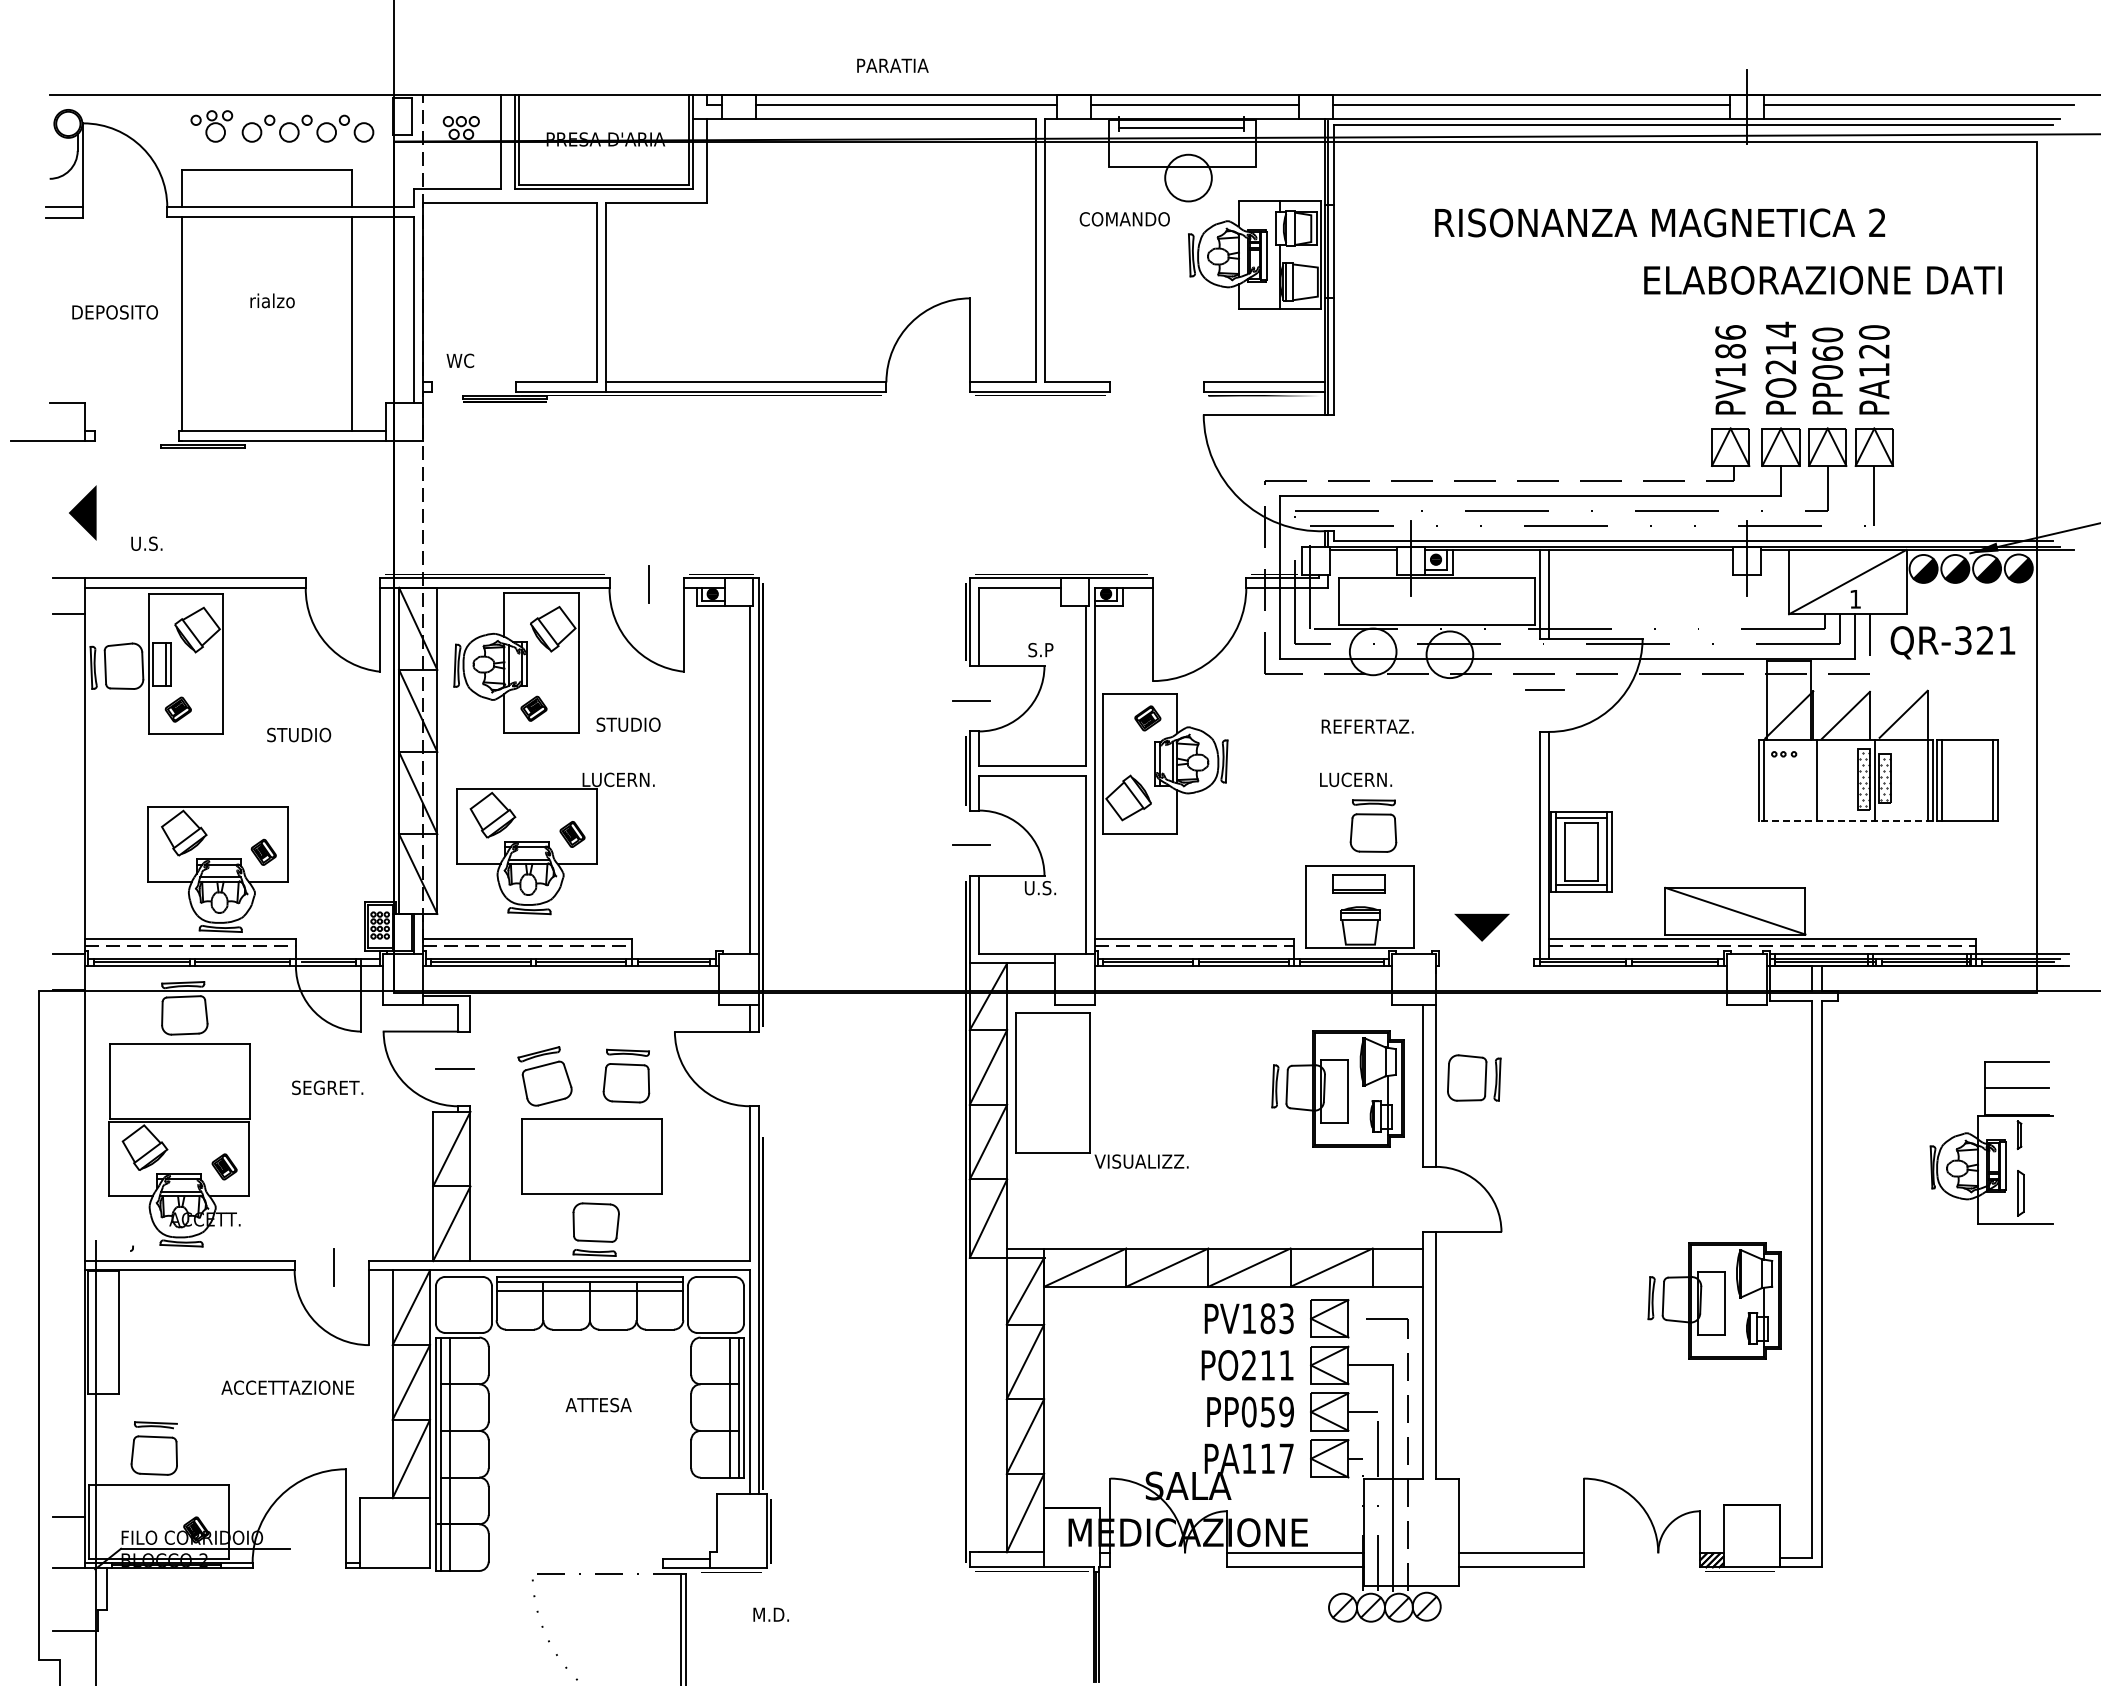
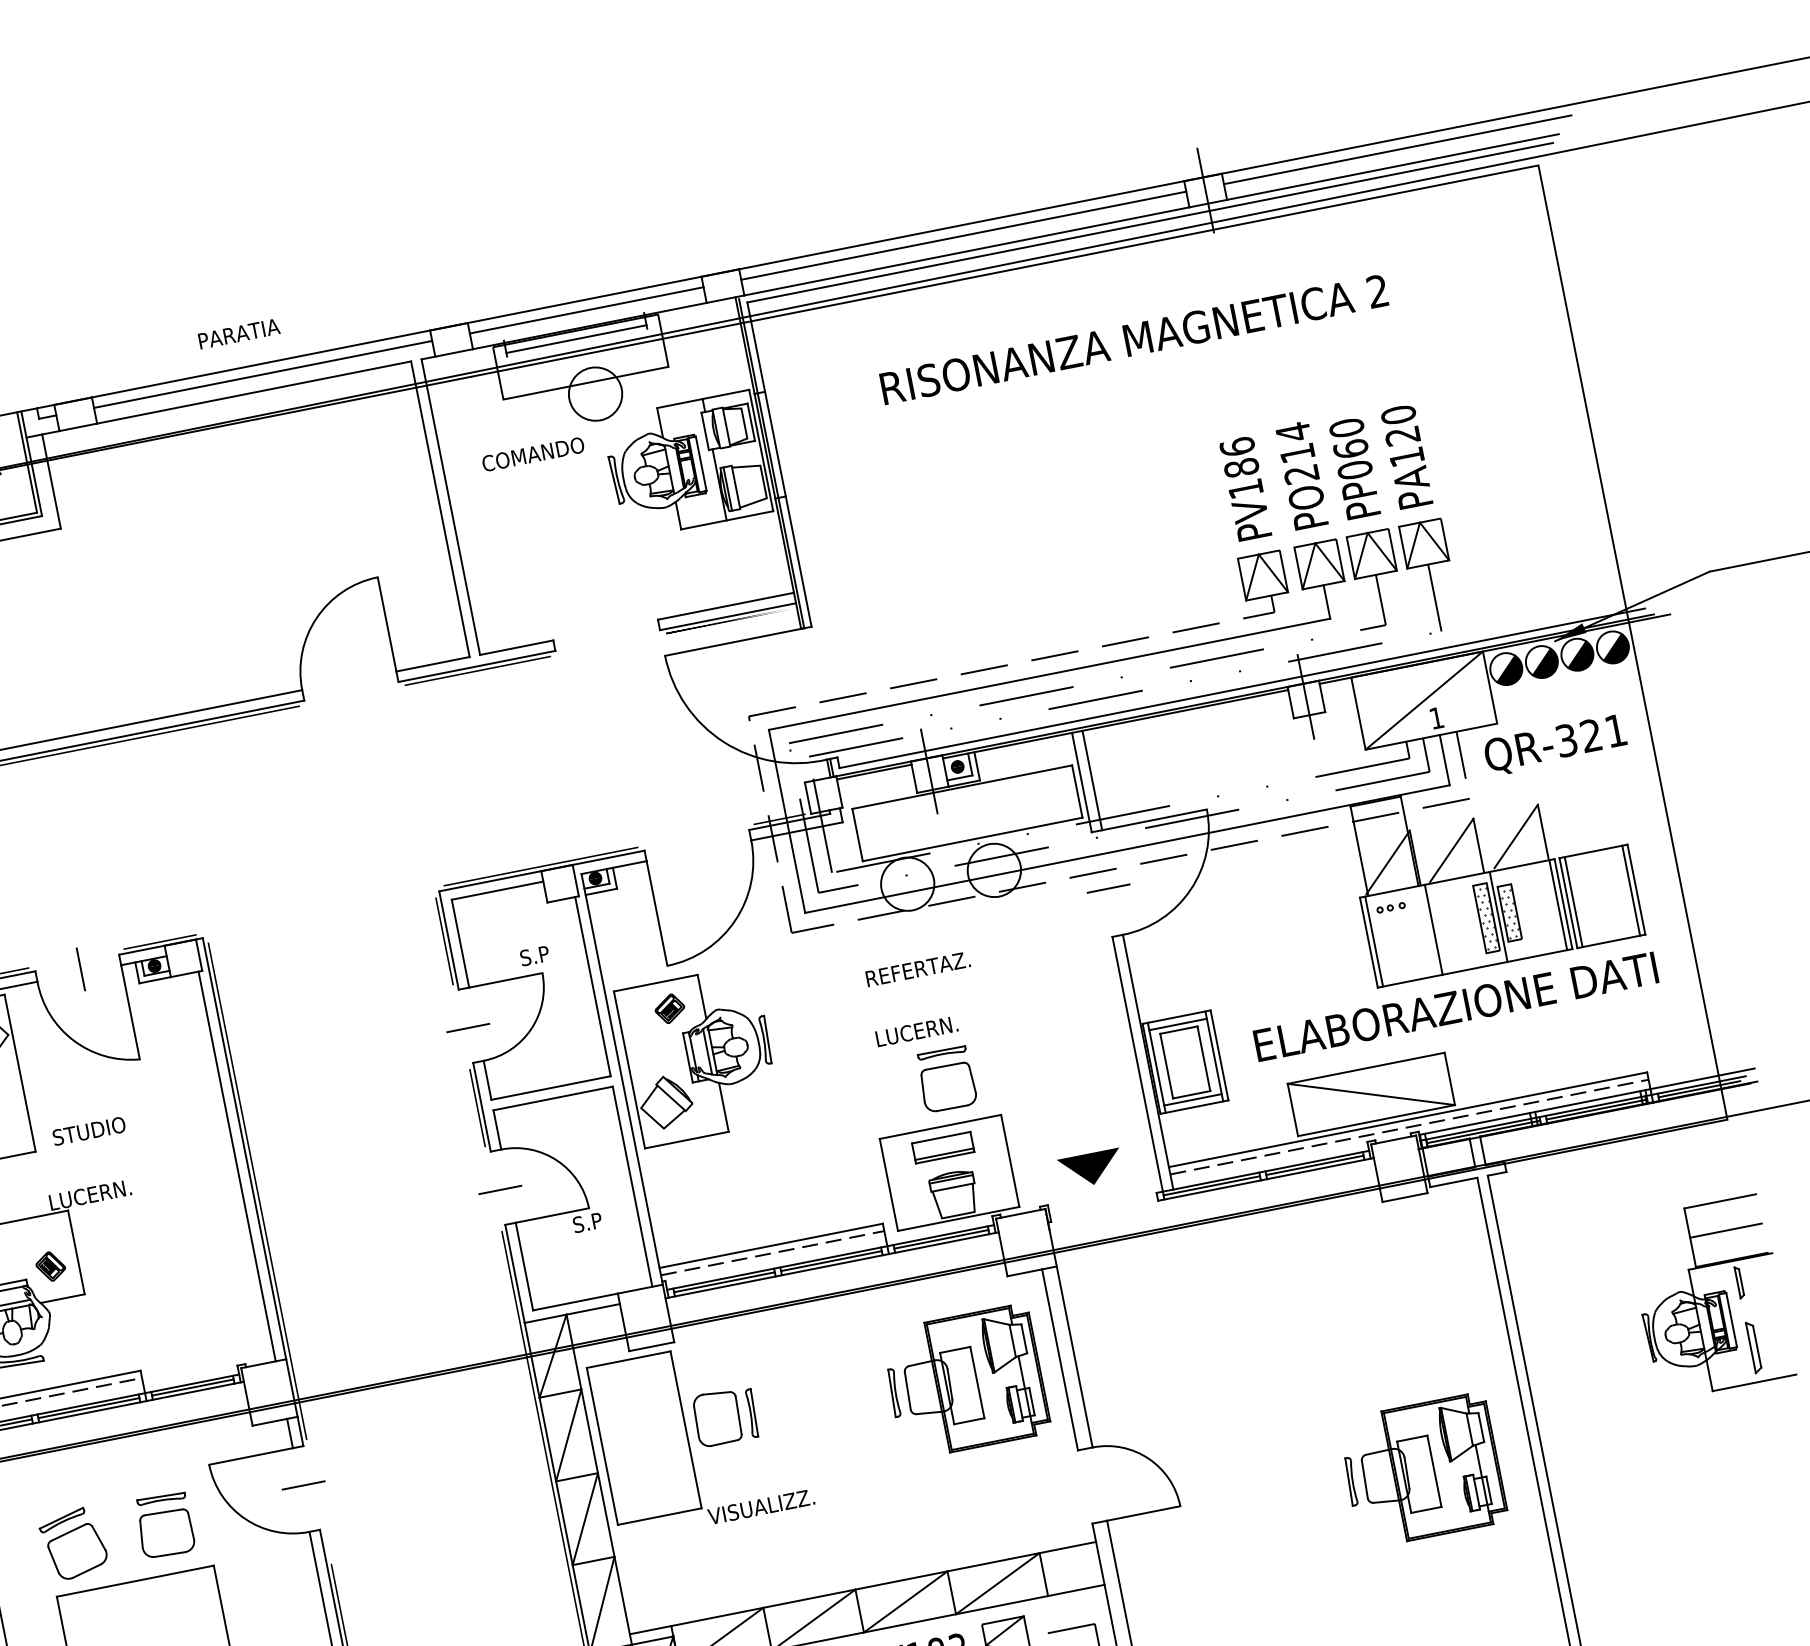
text: (1822, 280) -> (1455, 1007), moved
line: (1845, 820) -> (1474, 968), dashed -> solid
text: (1040, 888) -> (587, 1223), U.S. -> S.P
line: (752, 1065) -> (303, 1485), added
part: (1474, 1077) -> (725, 1416), moved
part: (1714, 1300) -> (1422, 1470), moved

